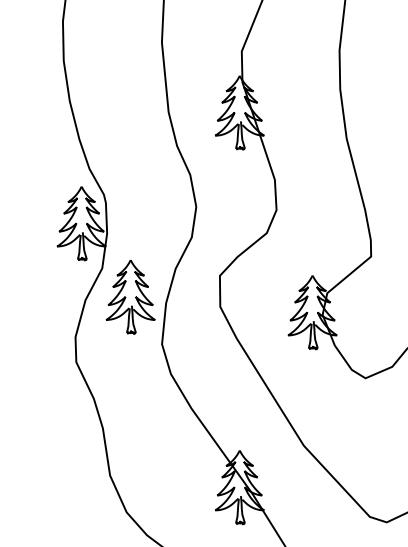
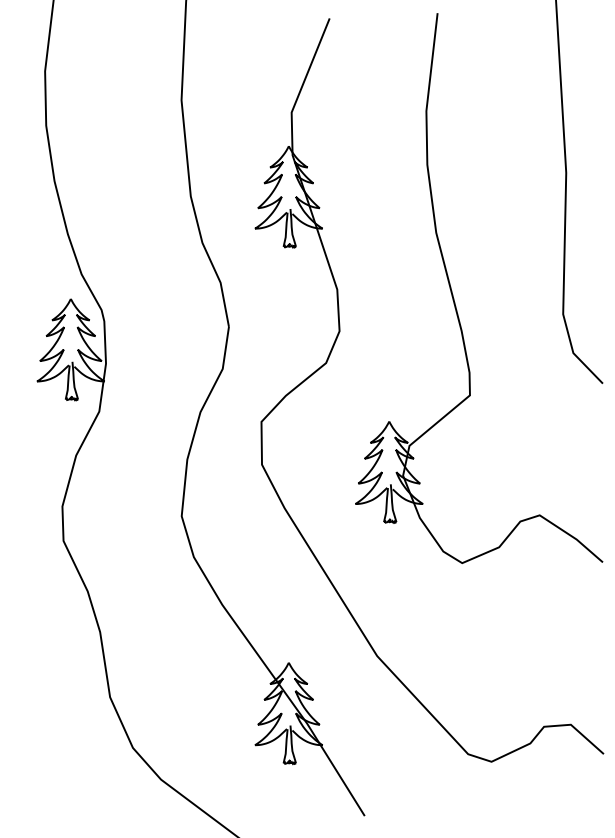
part: (130, 297) -> (138, 451), removed

